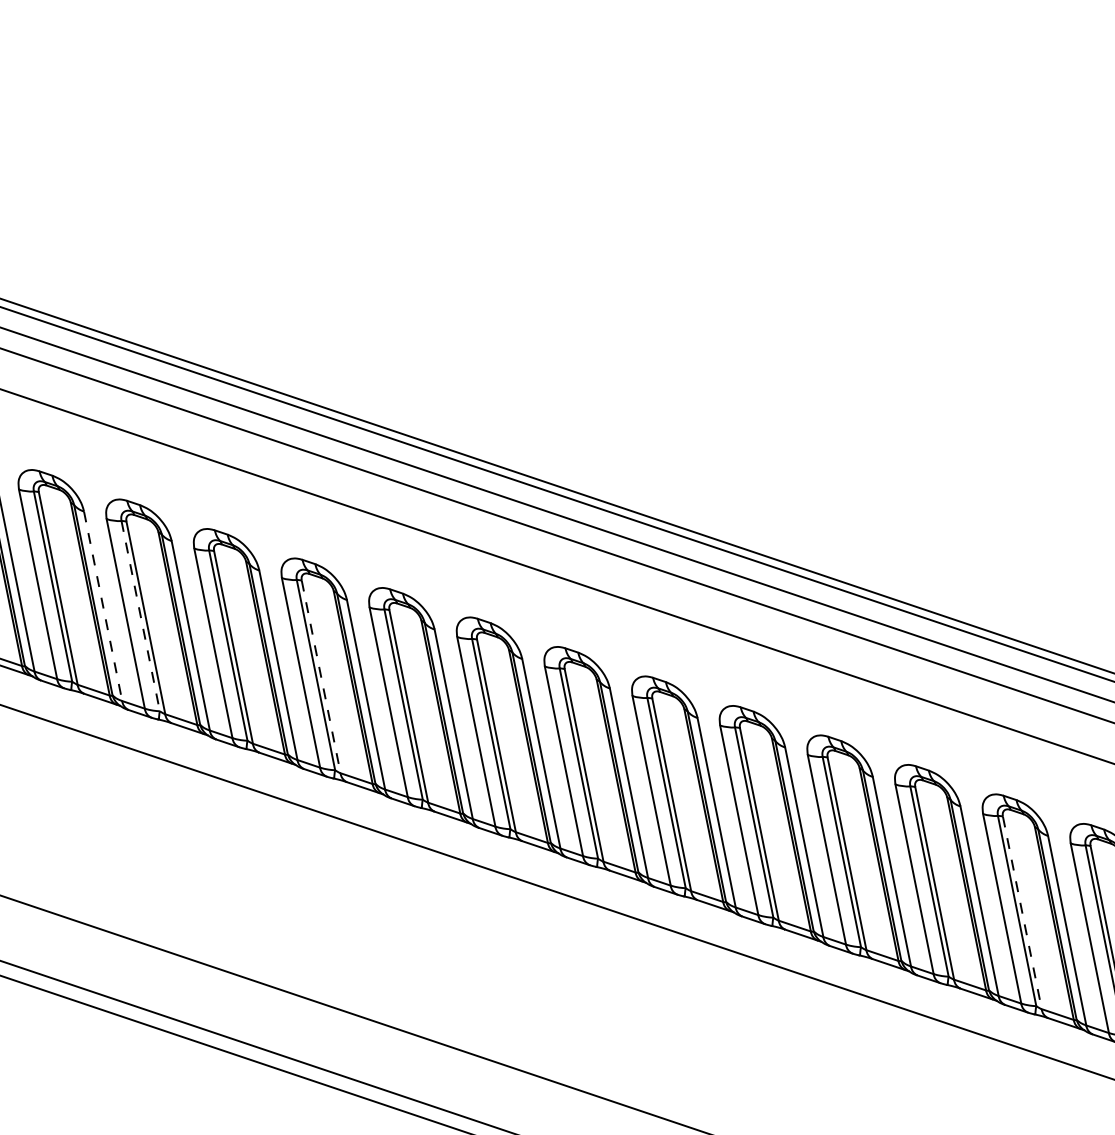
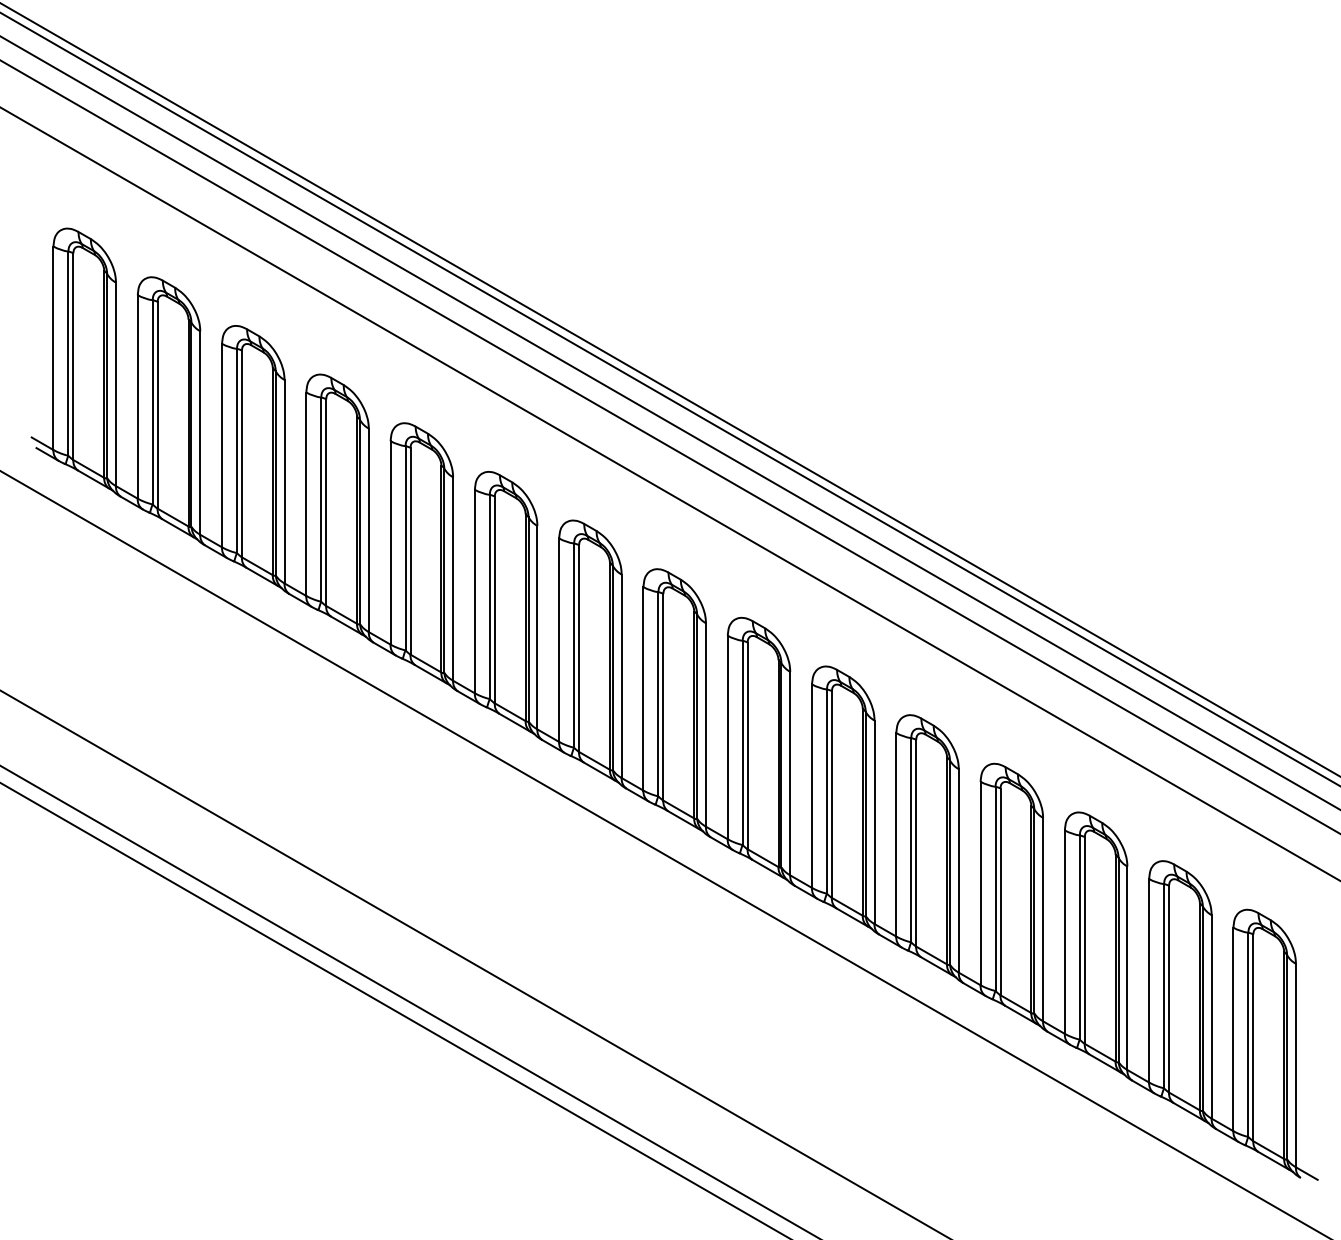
line: (103, 606) -> (284, 481), dashed -> solid
line: (141, 616) -> (321, 500), dashed -> solid
line: (320, 677) -> (494, 600), dashed -> solid
line: (1022, 913) -> (1169, 989), dashed -> solid

